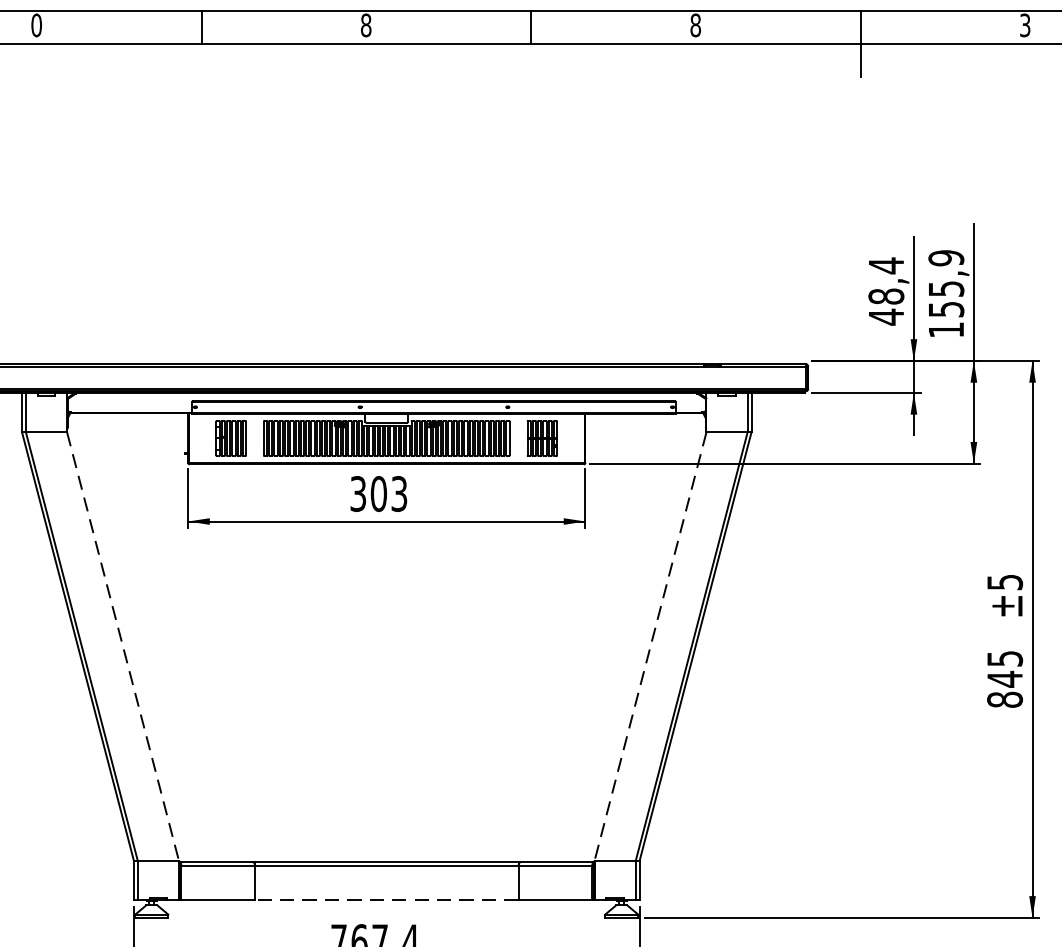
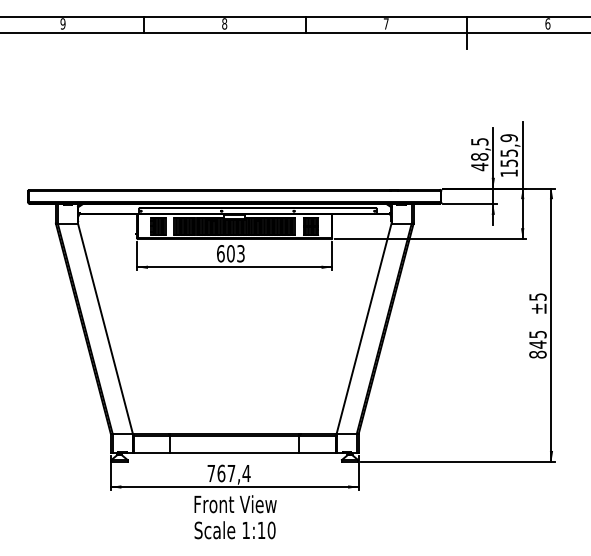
text: (35, 24) -> (62, 23), 0 -> 9
text: (694, 24) -> (385, 23), 8 -> 7
text: (1024, 24) -> (547, 23), 3 -> 6
text: (885, 265) -> (479, 141), 48,4 -> 48,5
text: (357, 493) -> (220, 253), 303 -> 603
line: (123, 646) -> (105, 328), dashed -> solid
line: (651, 646) -> (364, 328), dashed -> solid
line: (386, 901) -> (234, 453), dashed -> solid

